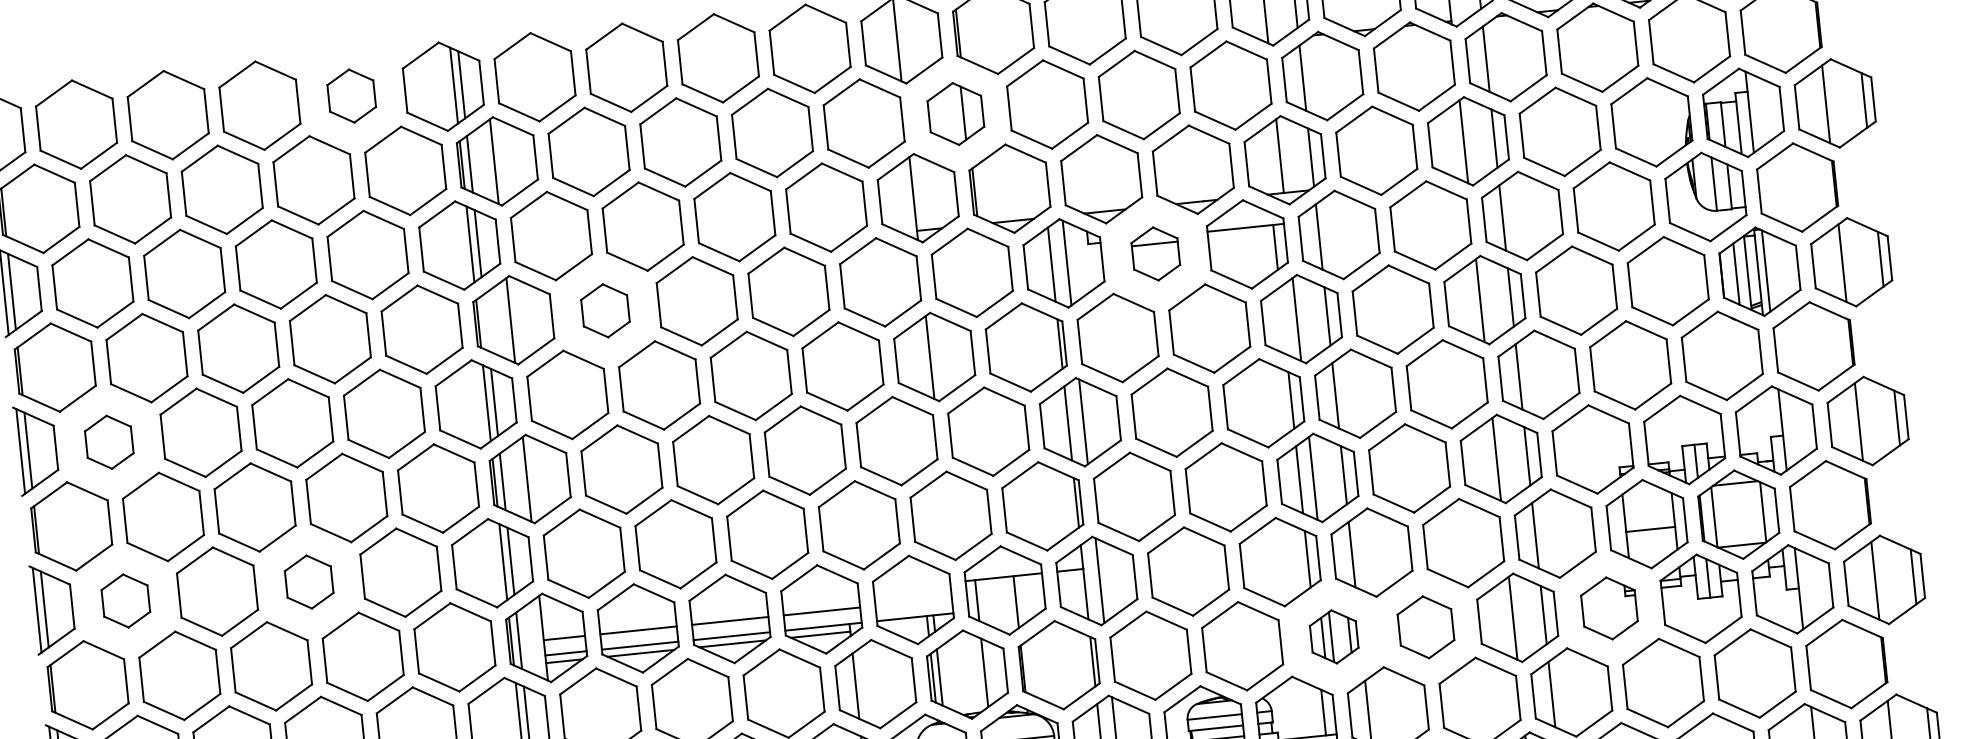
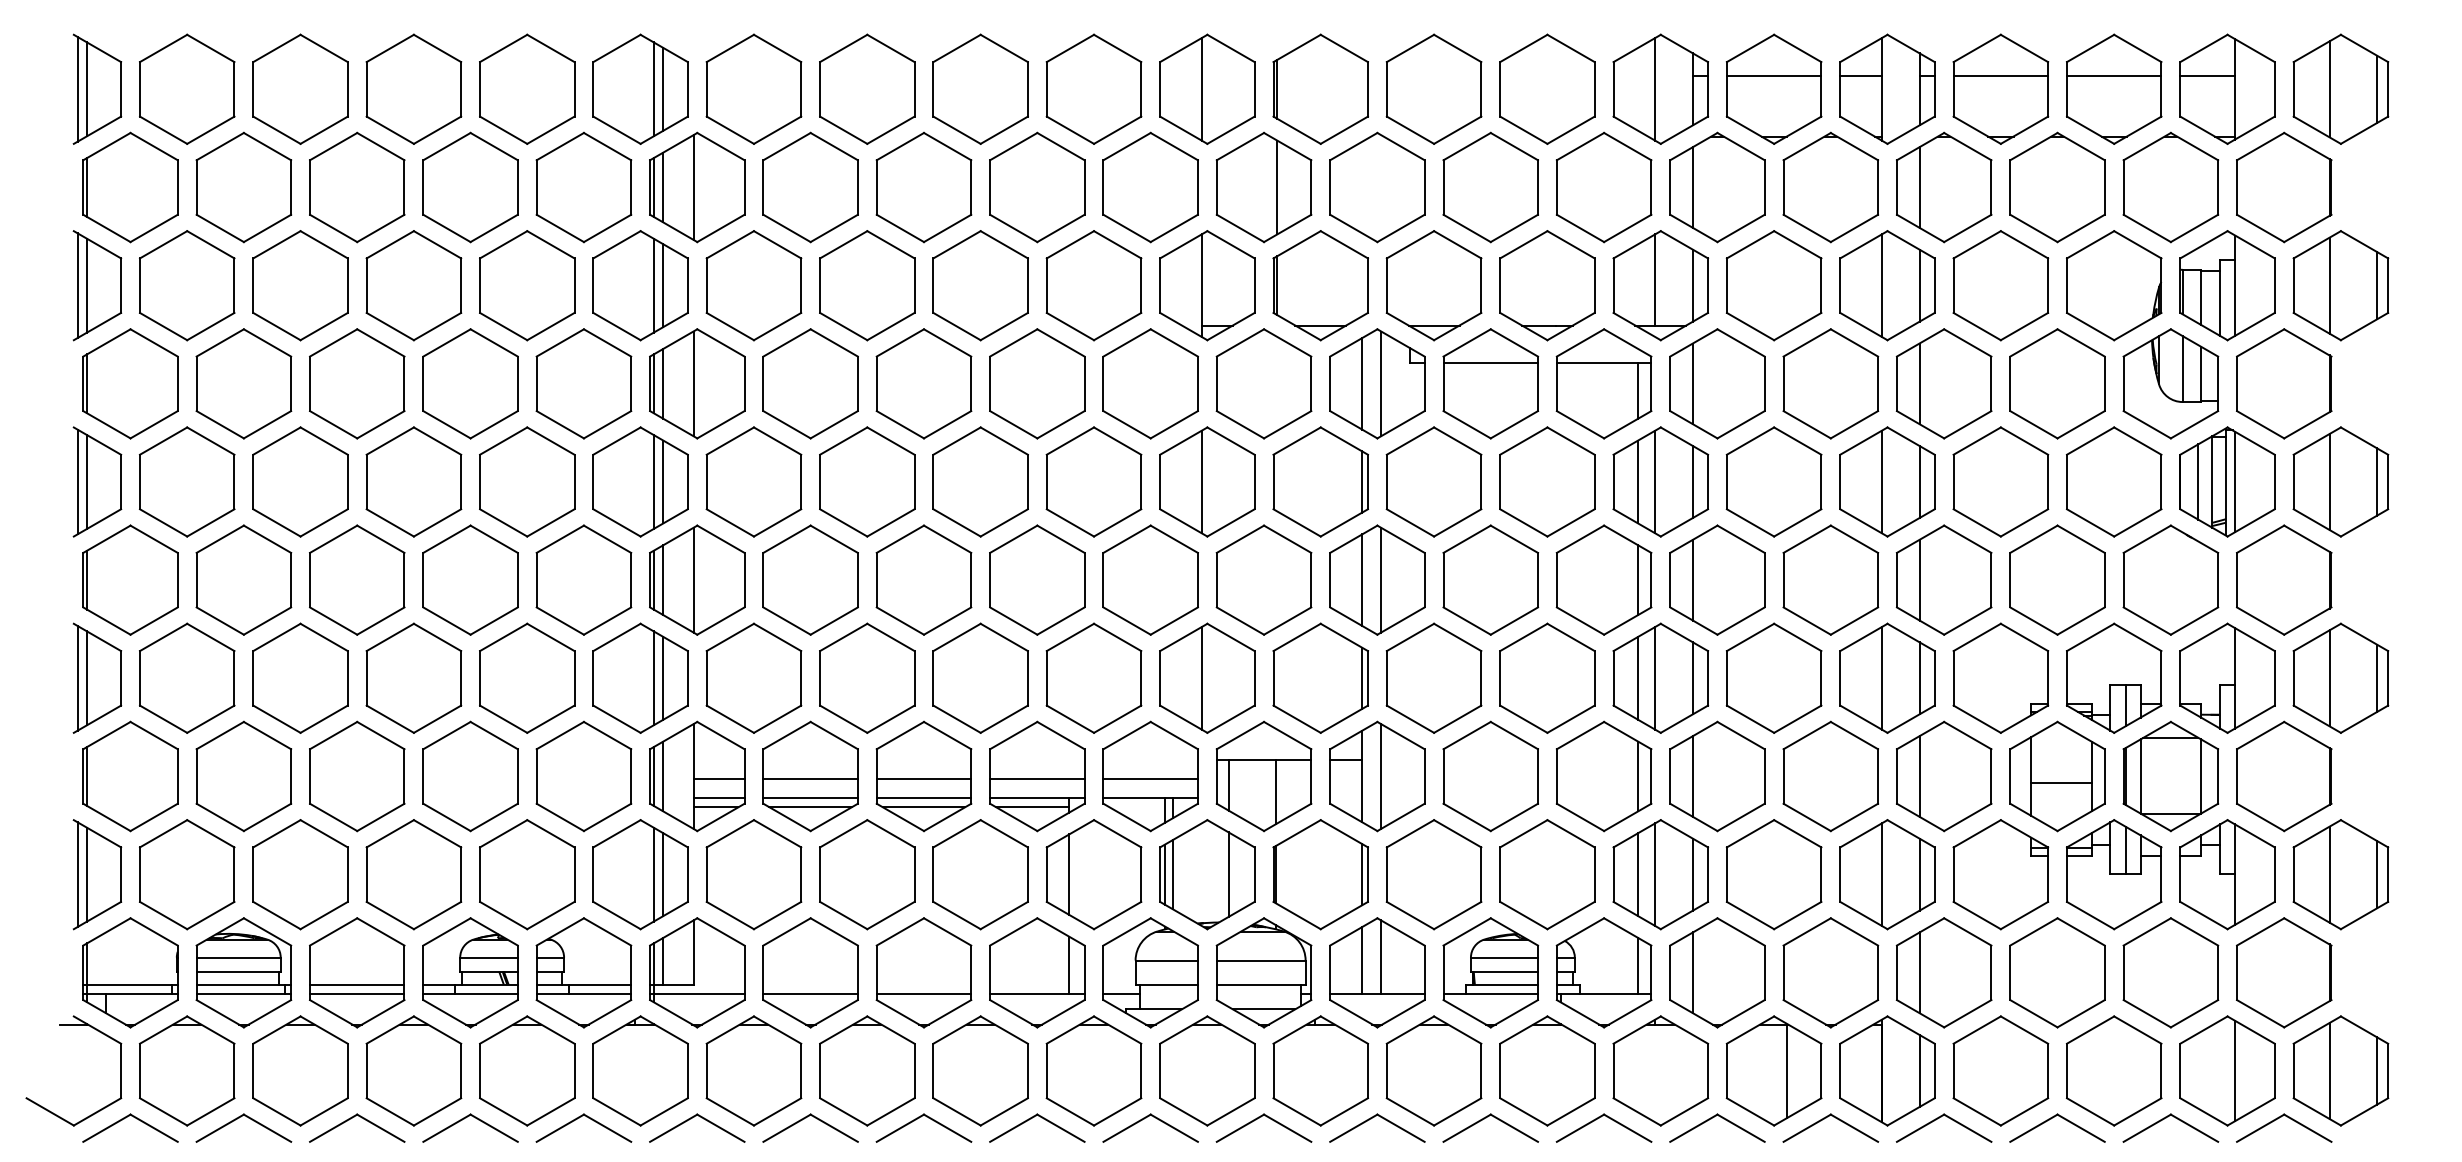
part: (351, 95) -> (527, 88), size x1.67
part: (955, 114) -> (1263, 187), size x1.43
part: (1155, 253) -> (1490, 383), size x1.67
part: (605, 310) -> (810, 383), size x1.67
line: (1283, 320) -> (1638, 481), added
line: (486, 322) -> (663, 383), added
part: (108, 441) -> (186, 481), size x1.67
line: (946, 516) -> (1201, 678), added
part: (308, 581) -> (413, 677), size x1.67
part: (125, 600) -> (187, 677), size x1.67
line: (913, 601) -> (1150, 778), added
part: (1609, 608) -> (2000, 874), size x1.43
part: (1425, 627) -> (1773, 874), size x1.43
part: (1334, 636) -> (1660, 874), size x1.67

